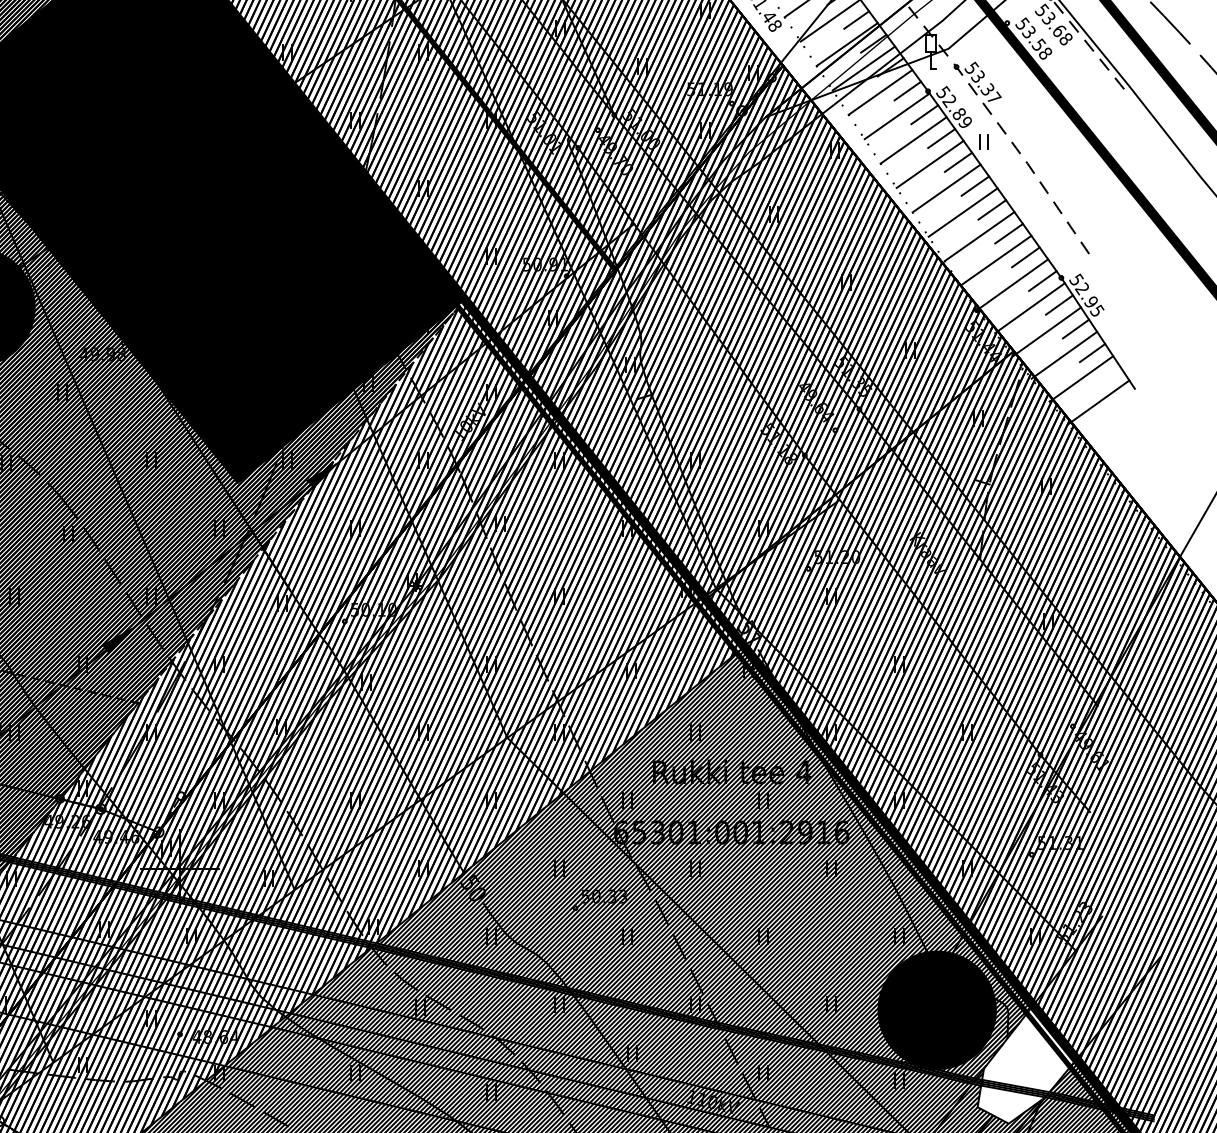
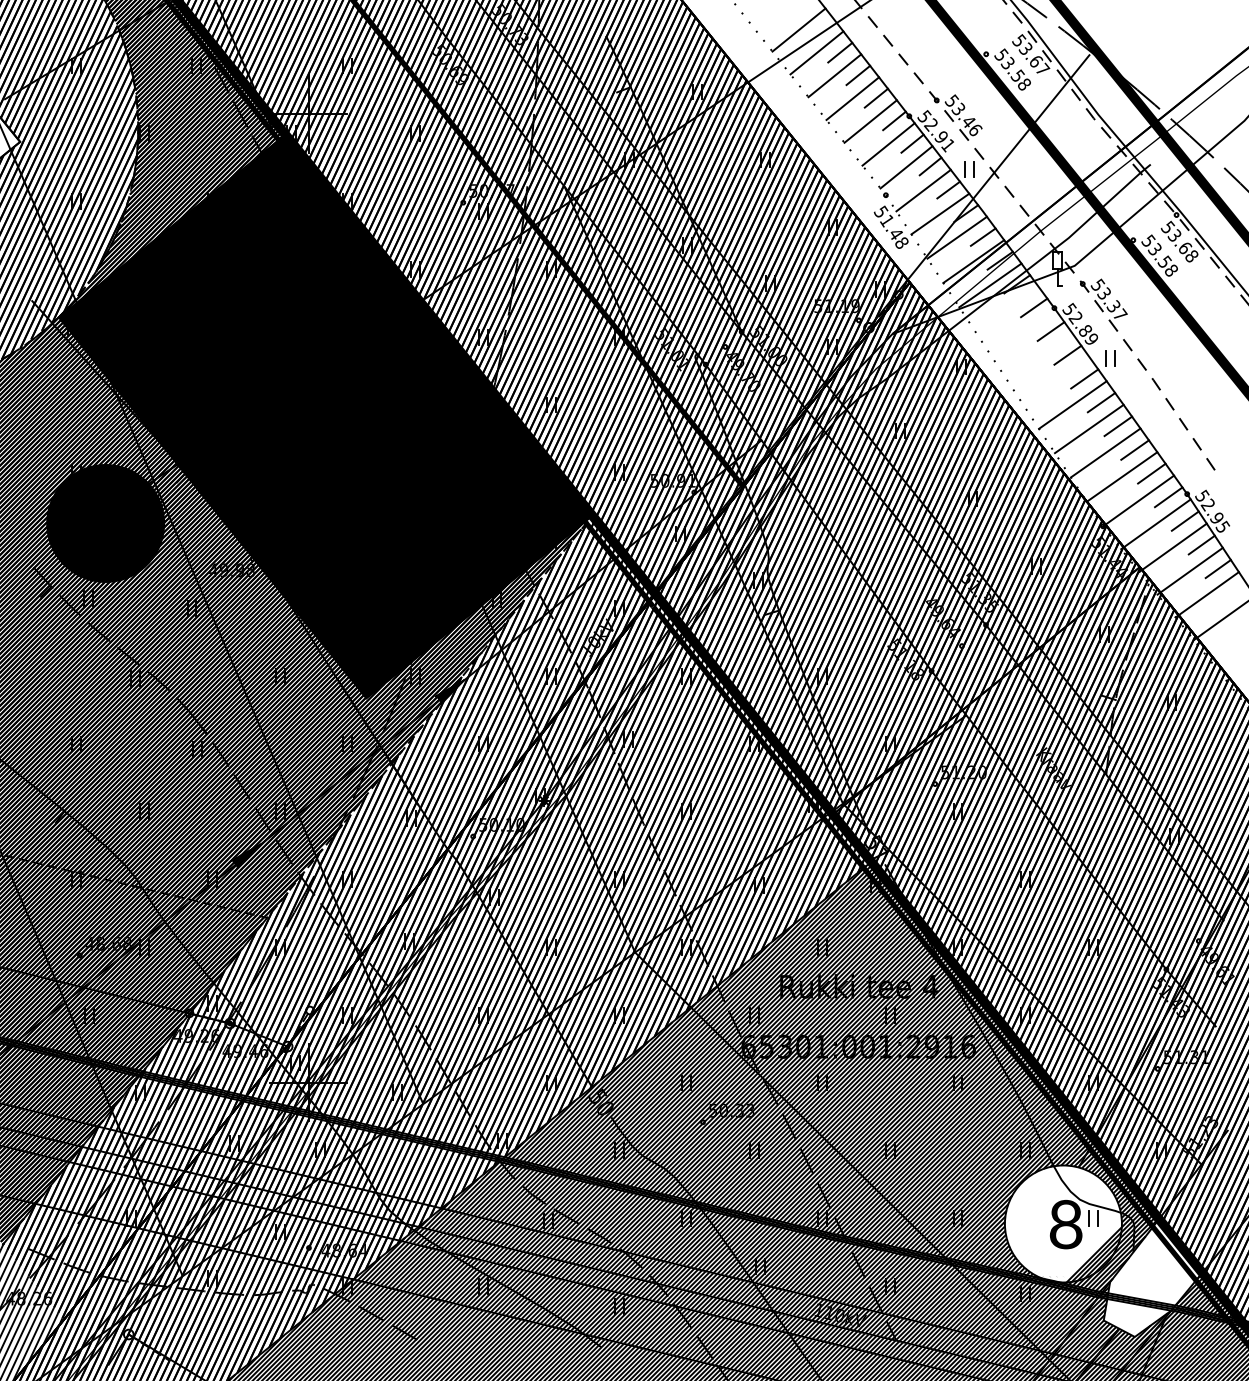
line: (880, 91) -> (1006, 308), removed
line: (897, 115) -> (1023, 332), removed
line: (913, 140) -> (1039, 357), removed
line: (930, 163) -> (1056, 380), removed
fill: (936, 1009) -> (1062, 1223), removed

